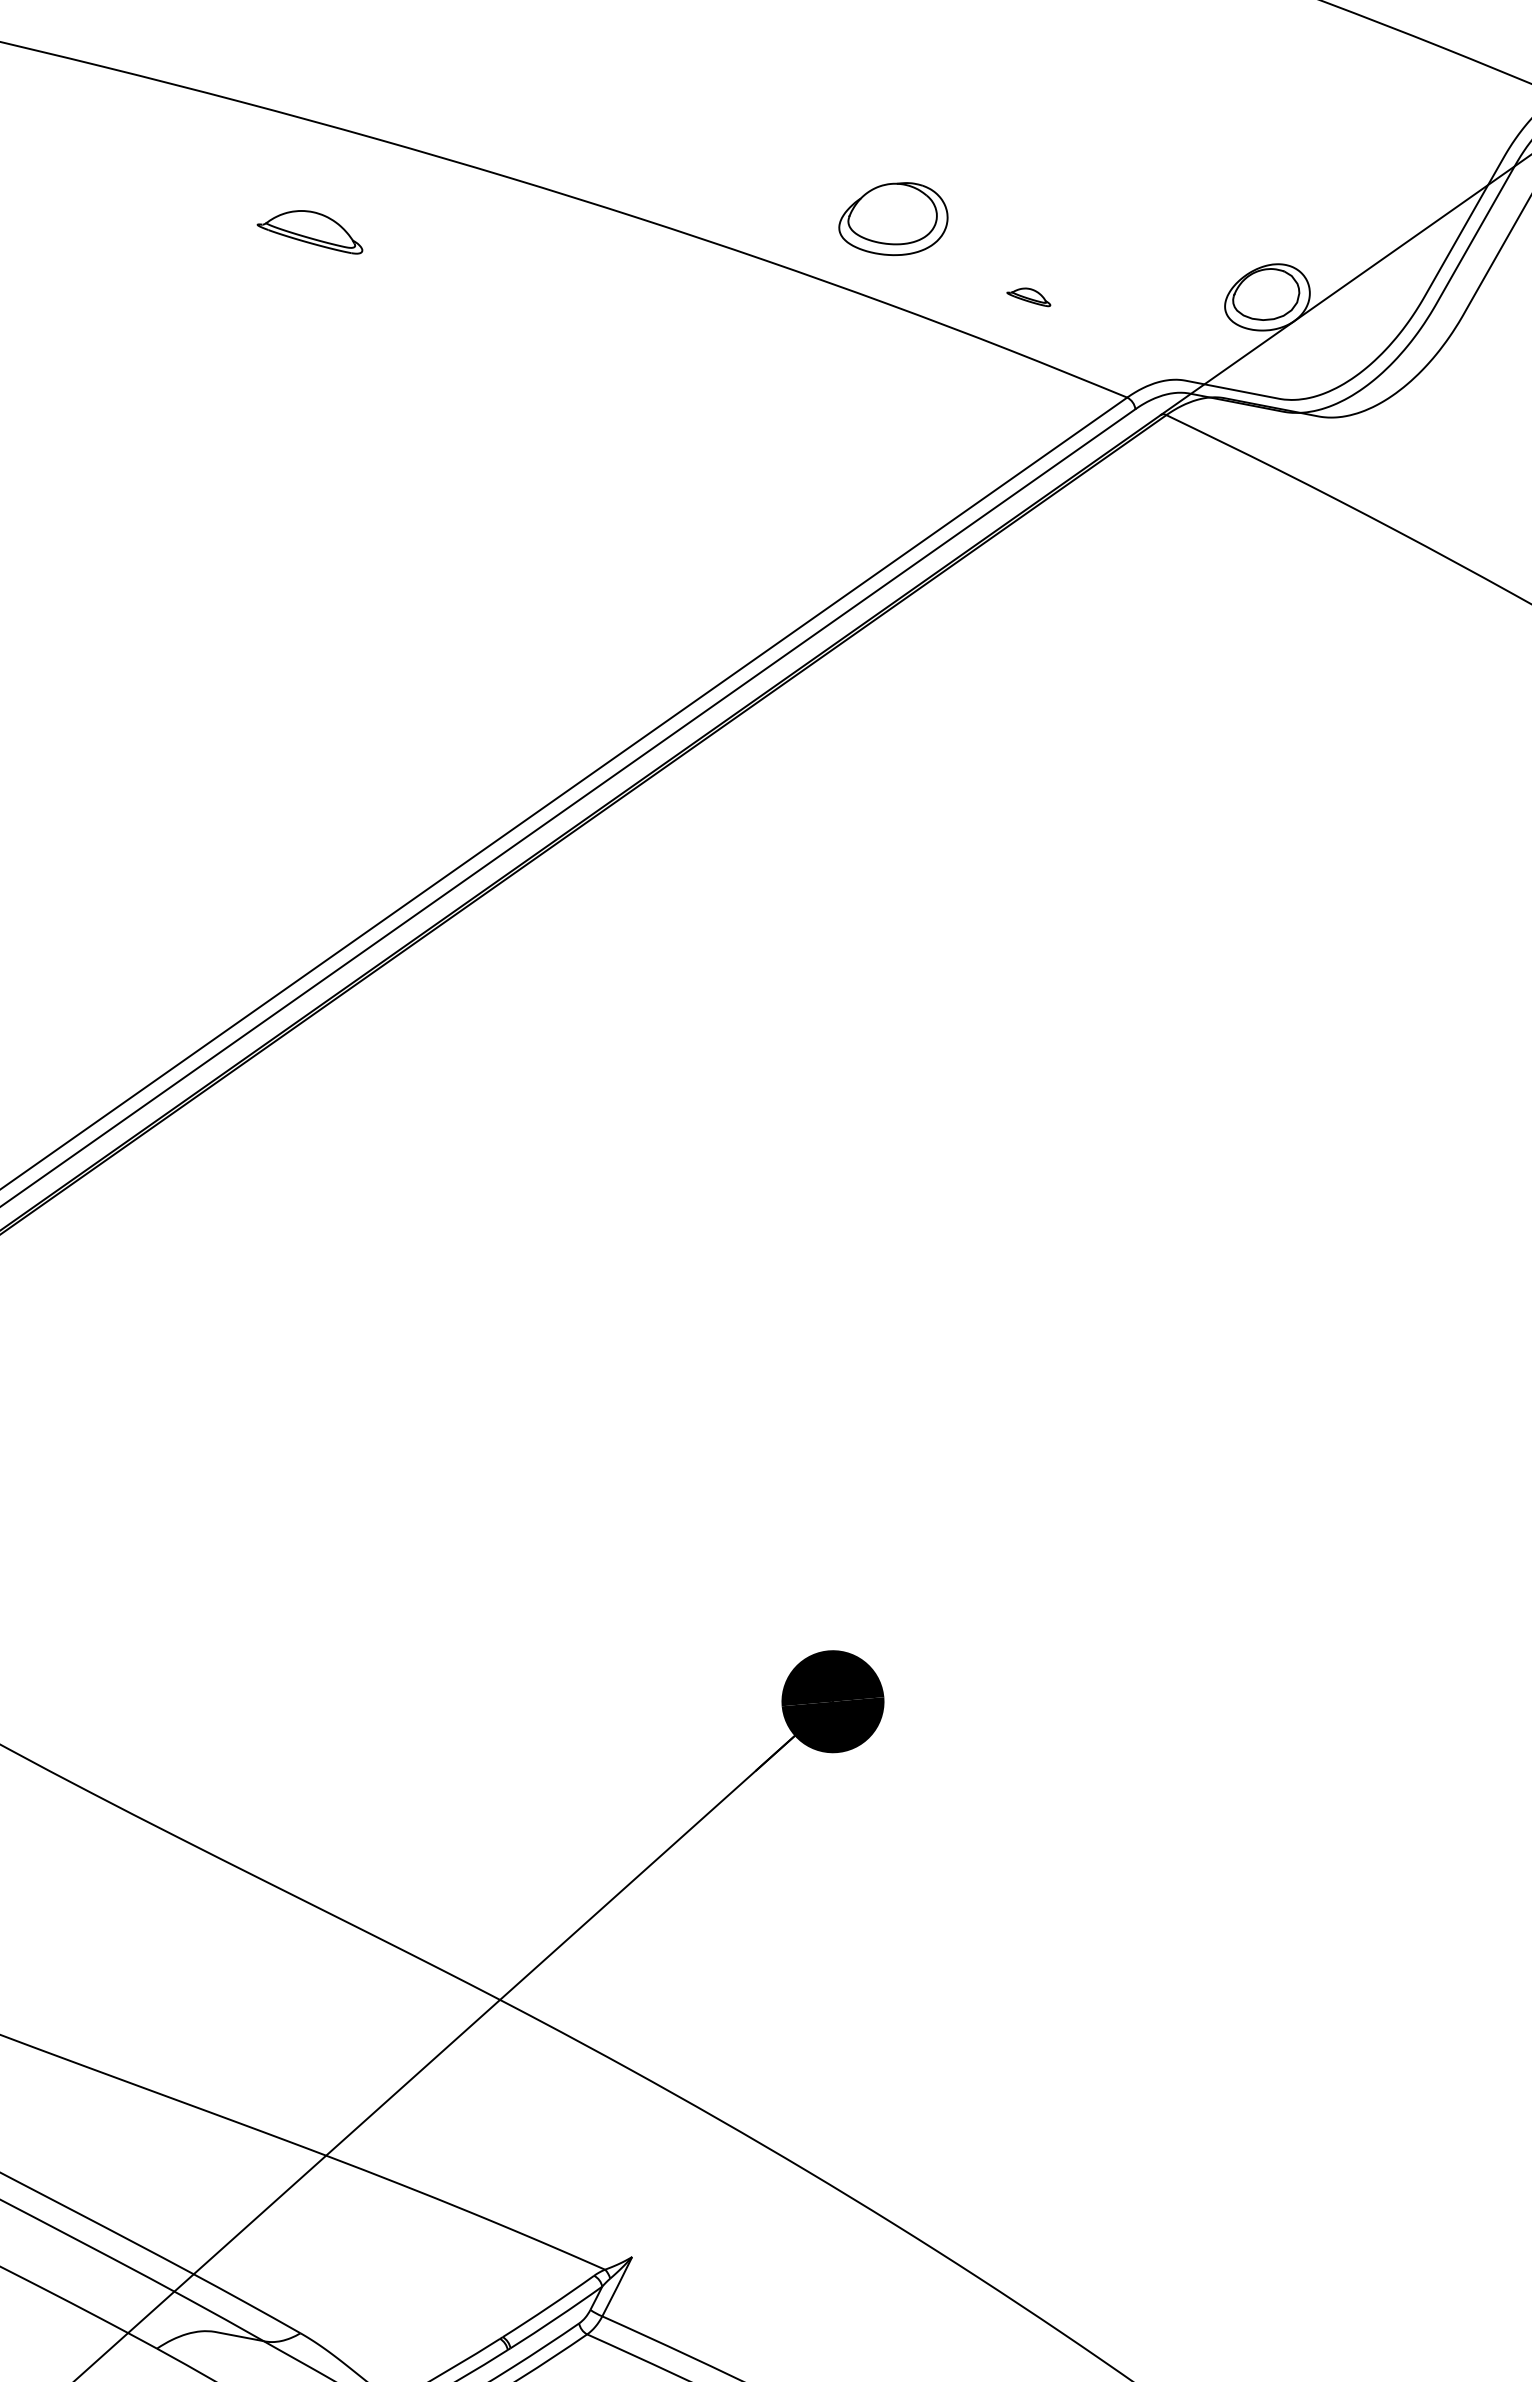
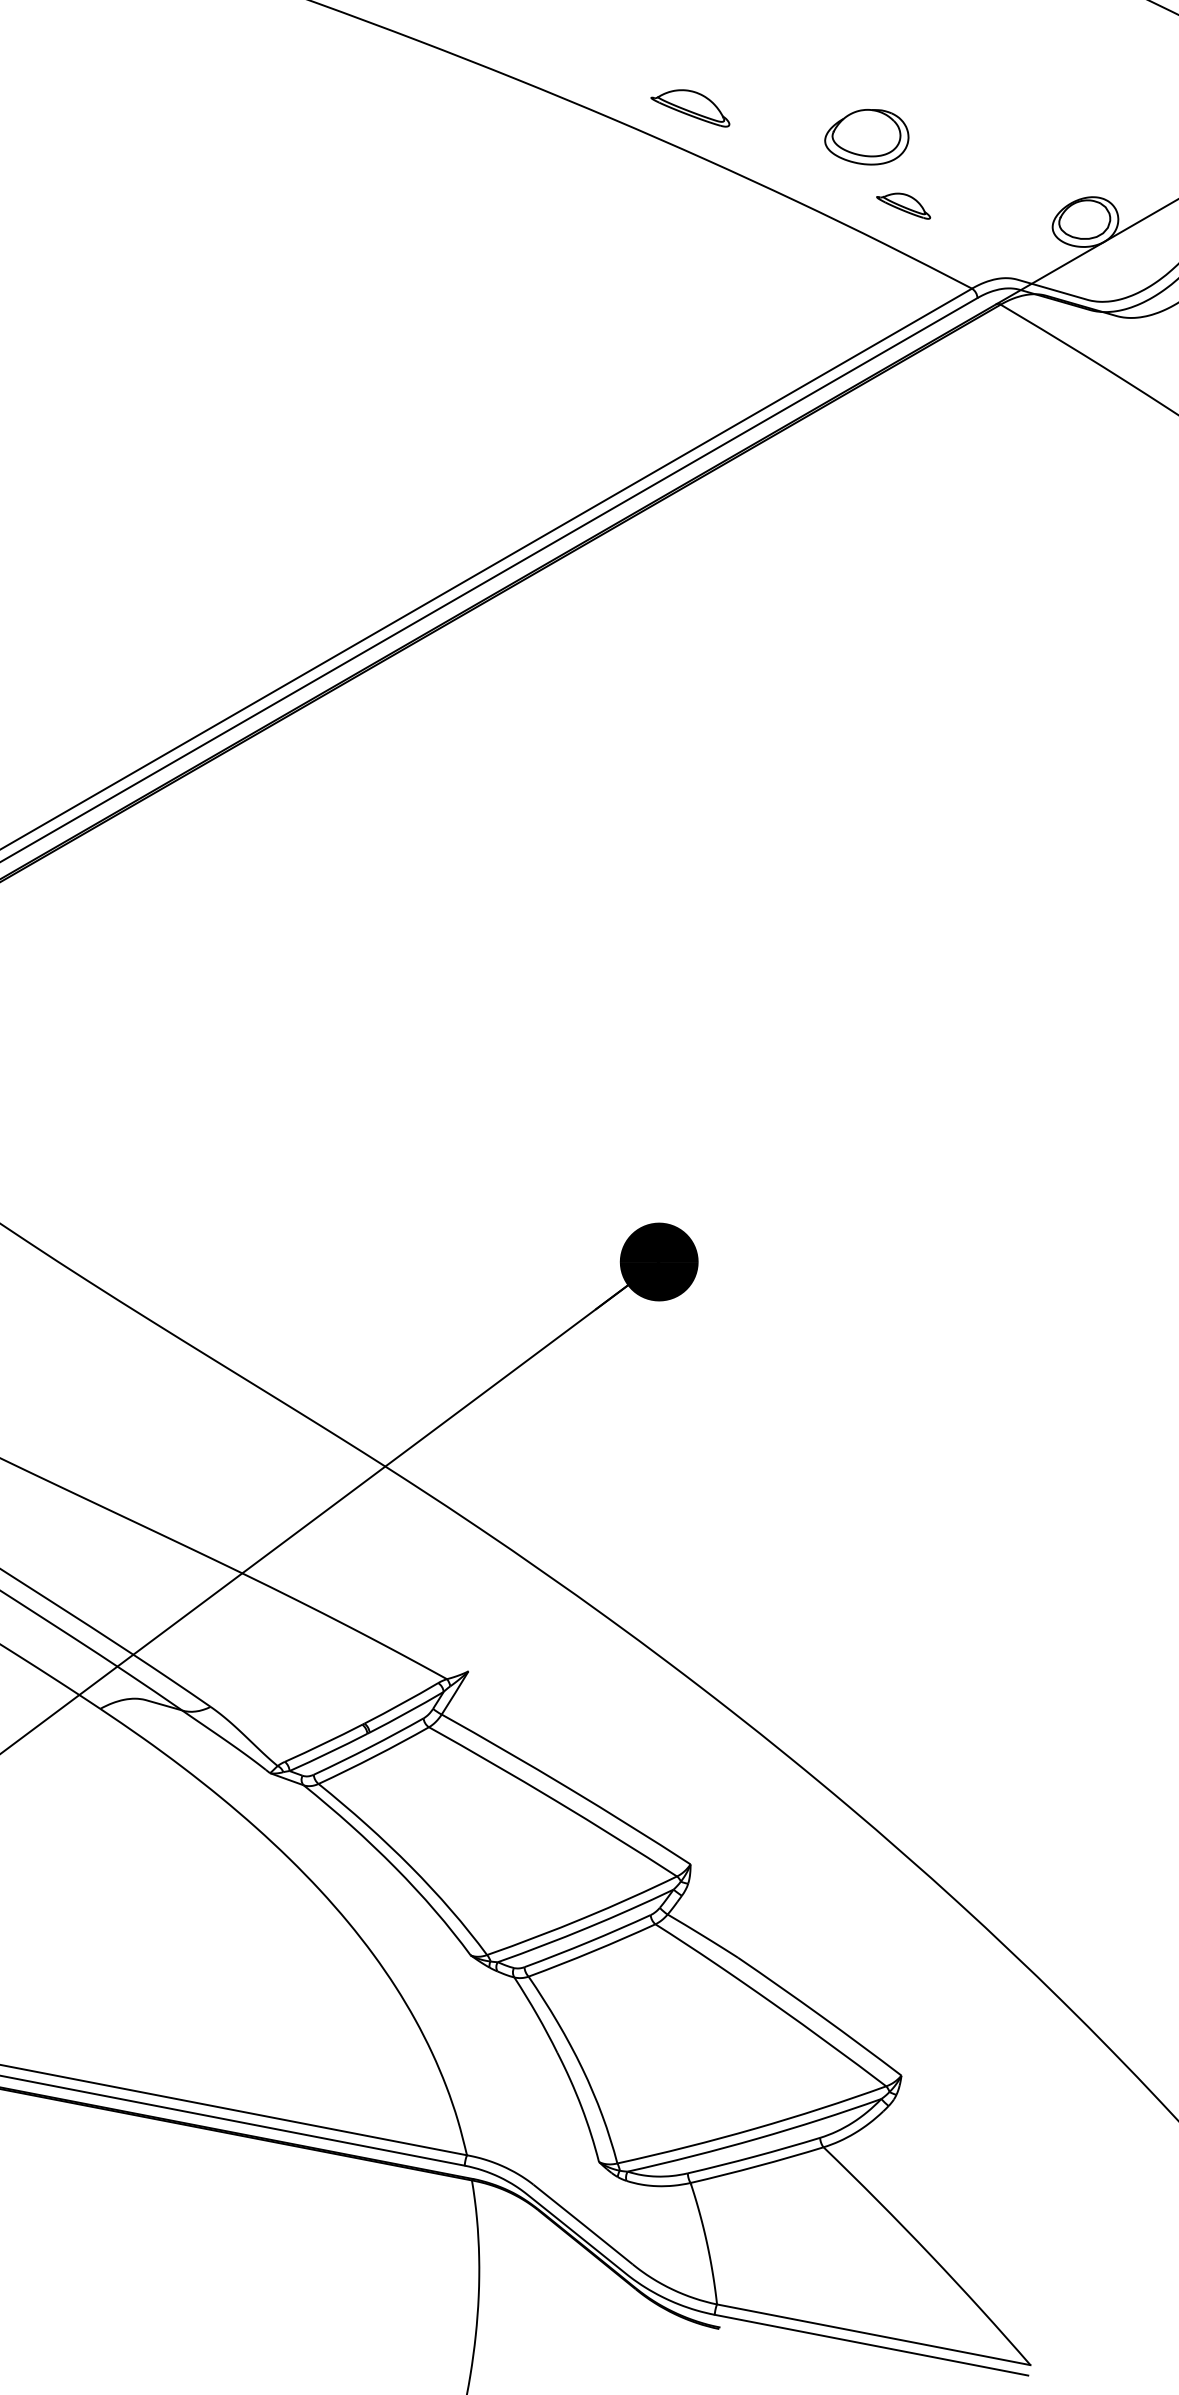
part: (892, 220) -> (866, 137), moved
part: (309, 234) -> (690, 108), moved
part: (1028, 297) -> (903, 205), size x1.67

